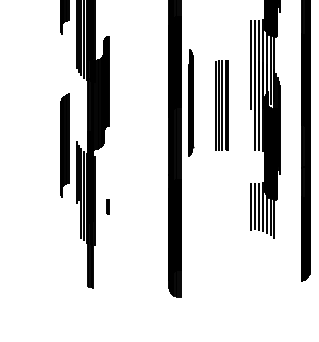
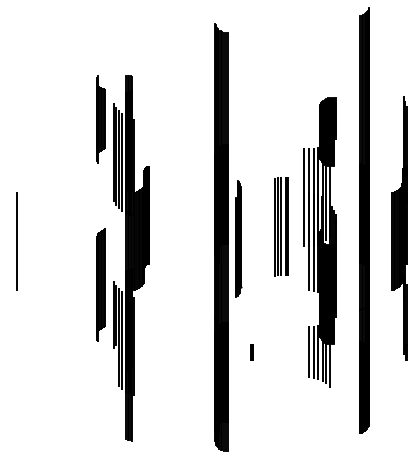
part: (222, 105) -> (281, 226), moved
line: (107, 206) -> (251, 352), moved
line: (250, 206) -> (304, 351), removed

